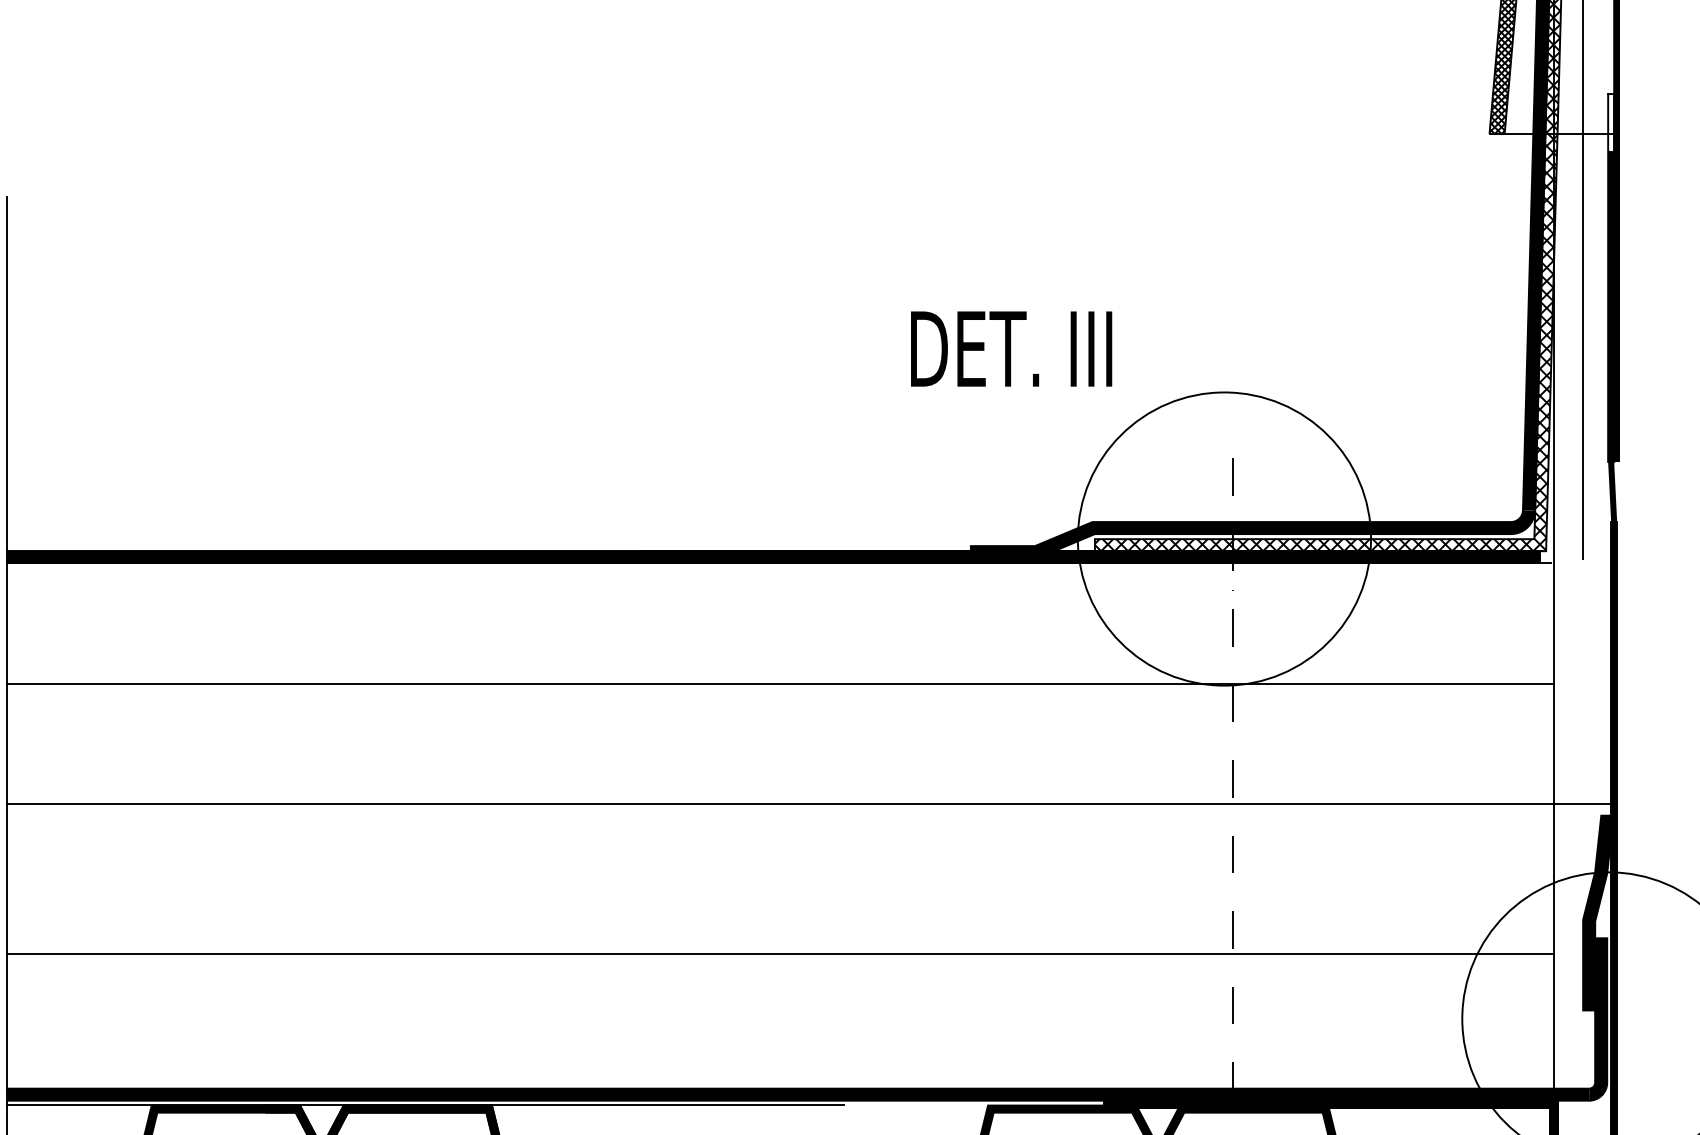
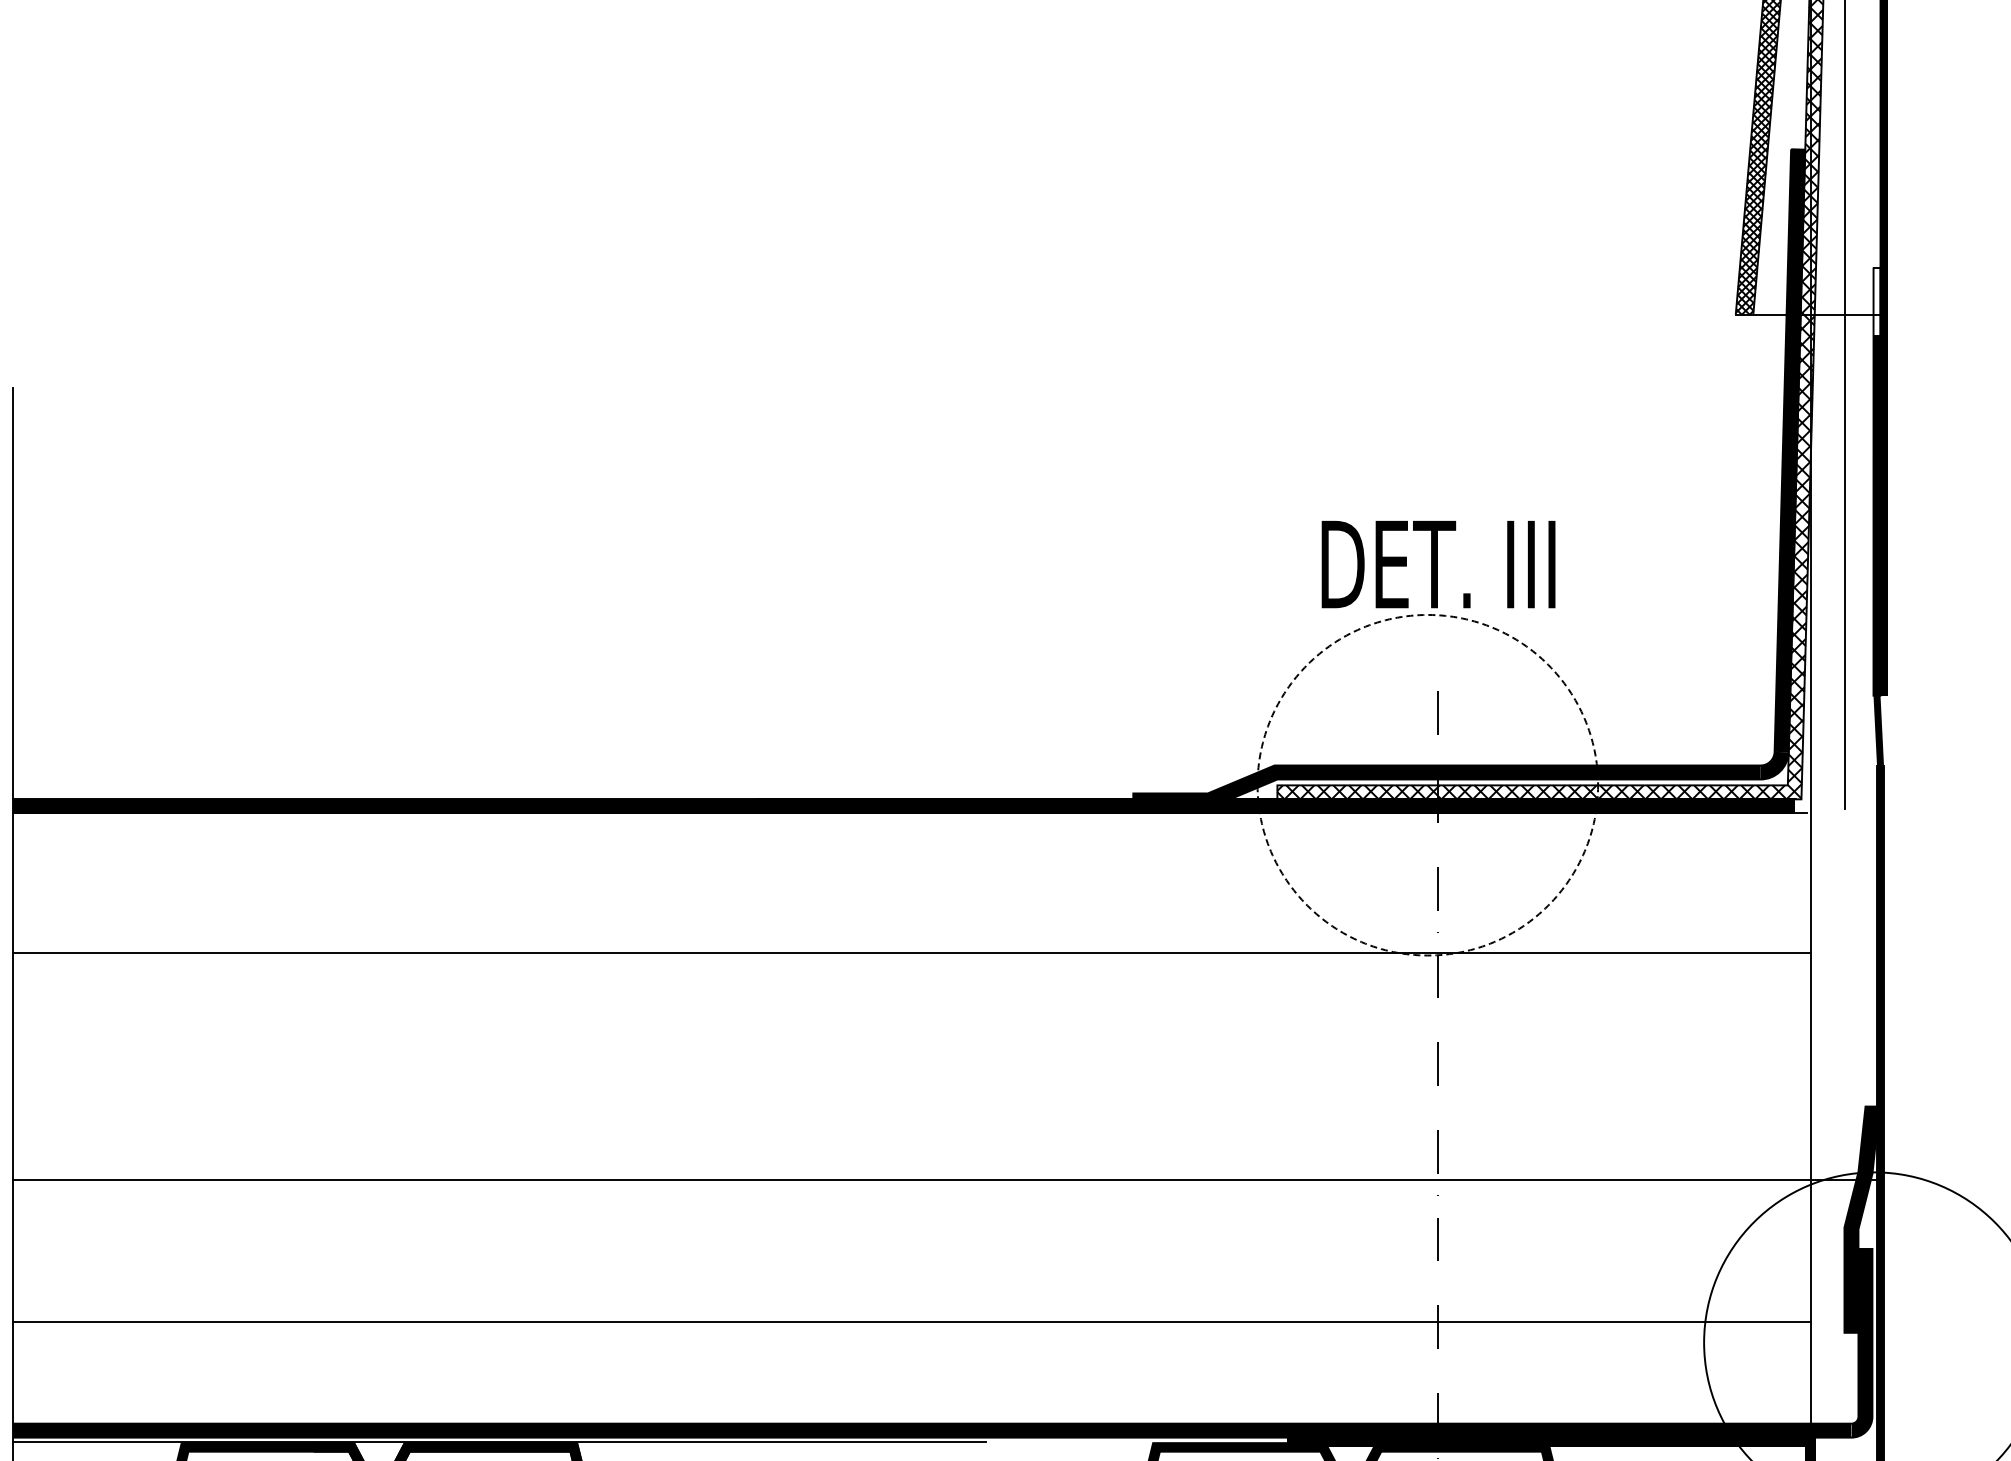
text: (1011, 349) -> (1438, 564), moved
circle: (1224, 538) -> (1427, 784), solid -> dashed
line: (809, 803) -> (945, 1179), moved
line: (779, 954) -> (911, 1322), moved

